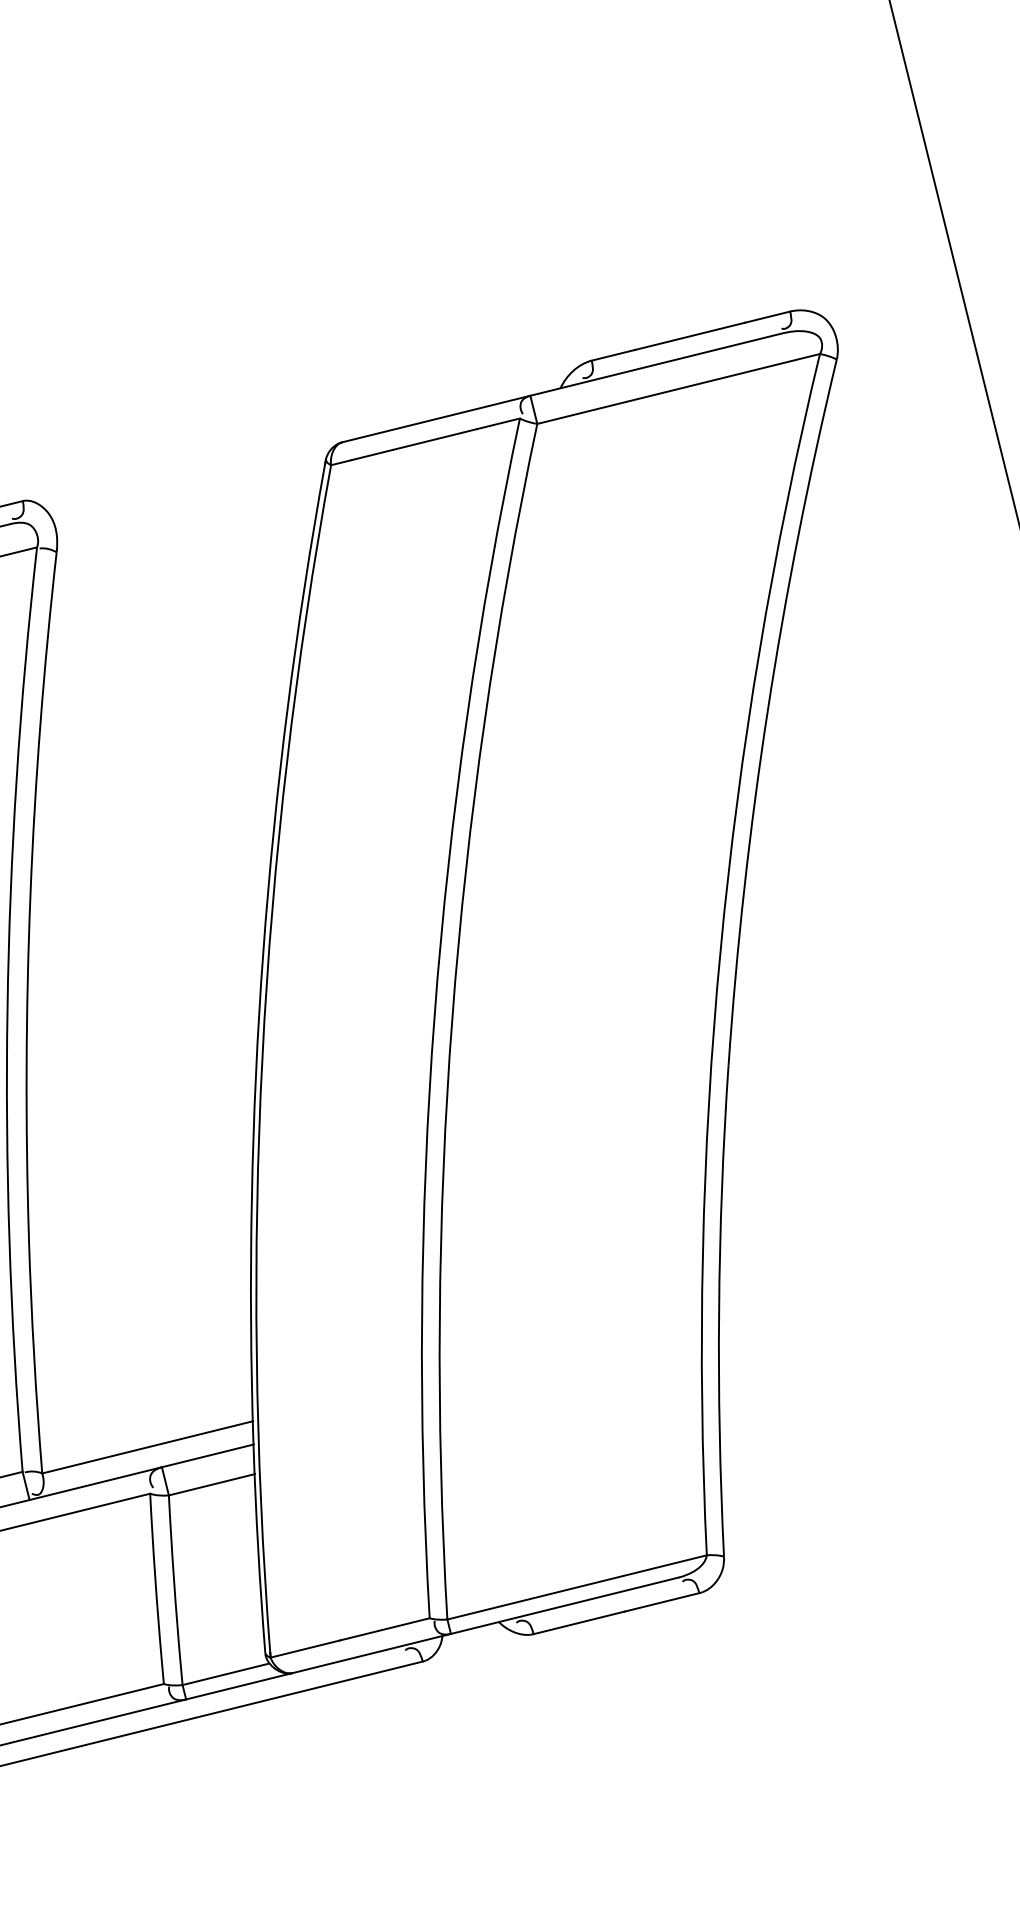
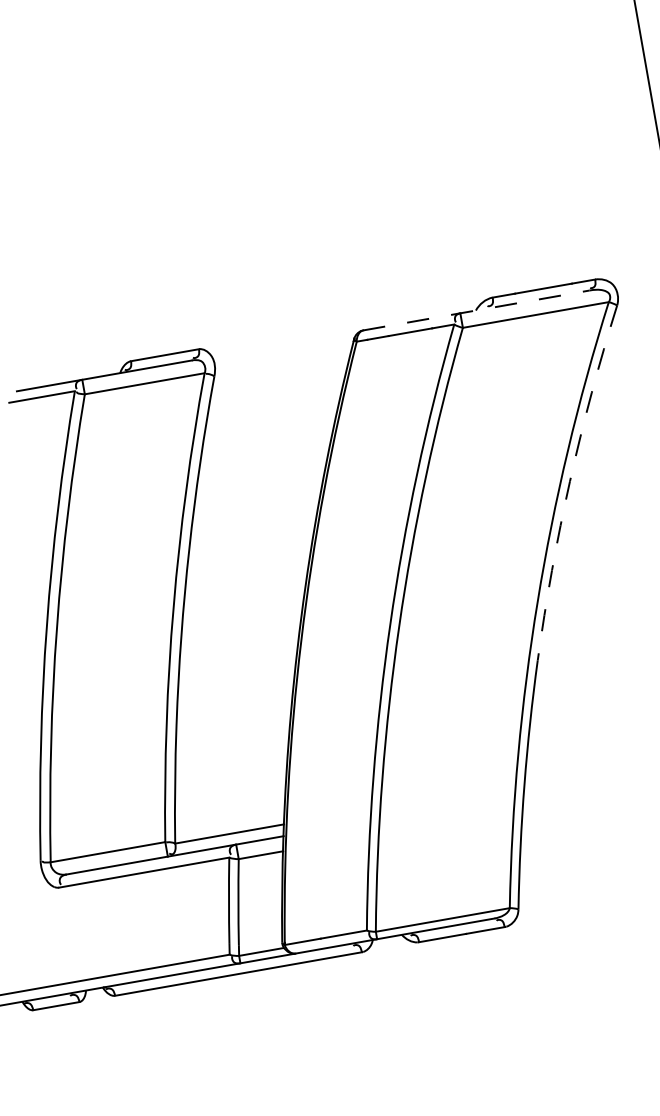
line: (561, 388) -> (476, 310), solid -> dashed
arc: (768, 710) -> (570, 481), solid -> dashed

